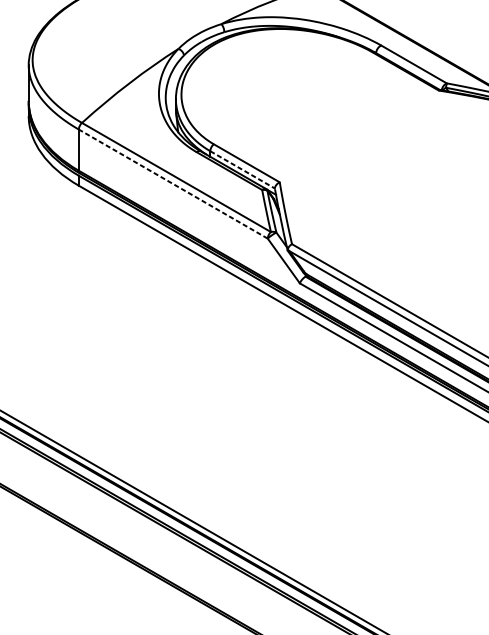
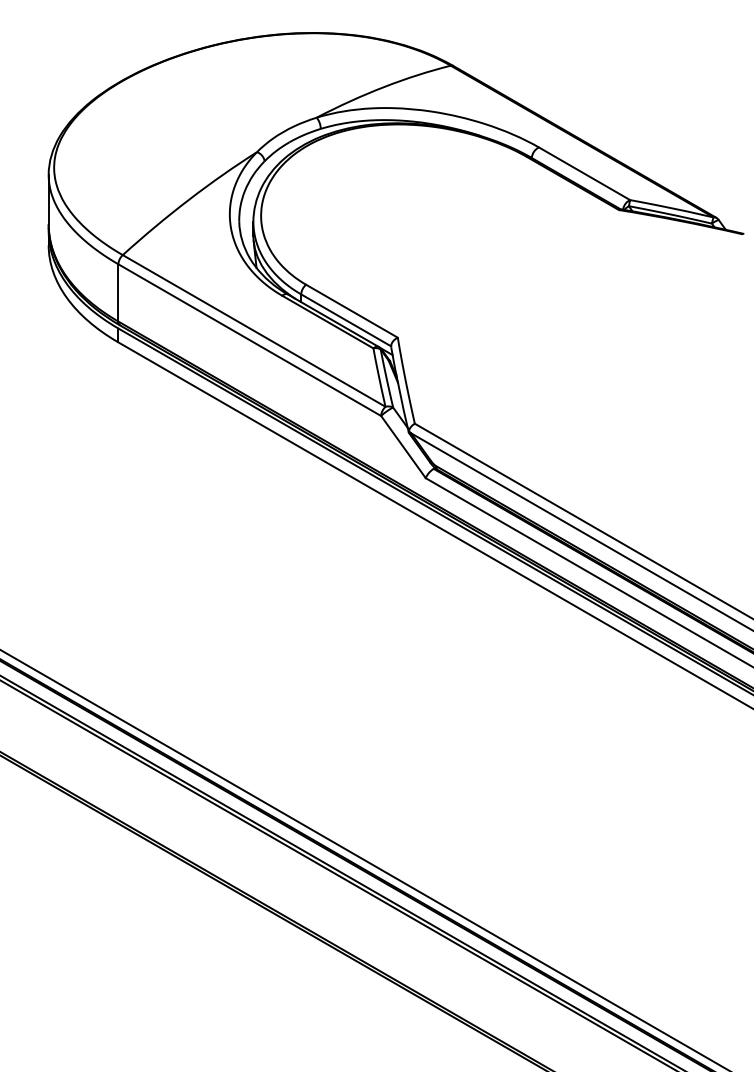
line: (242, 169) -> (346, 320), dashed -> solid
line: (173, 184) -> (249, 340), dashed -> solid

